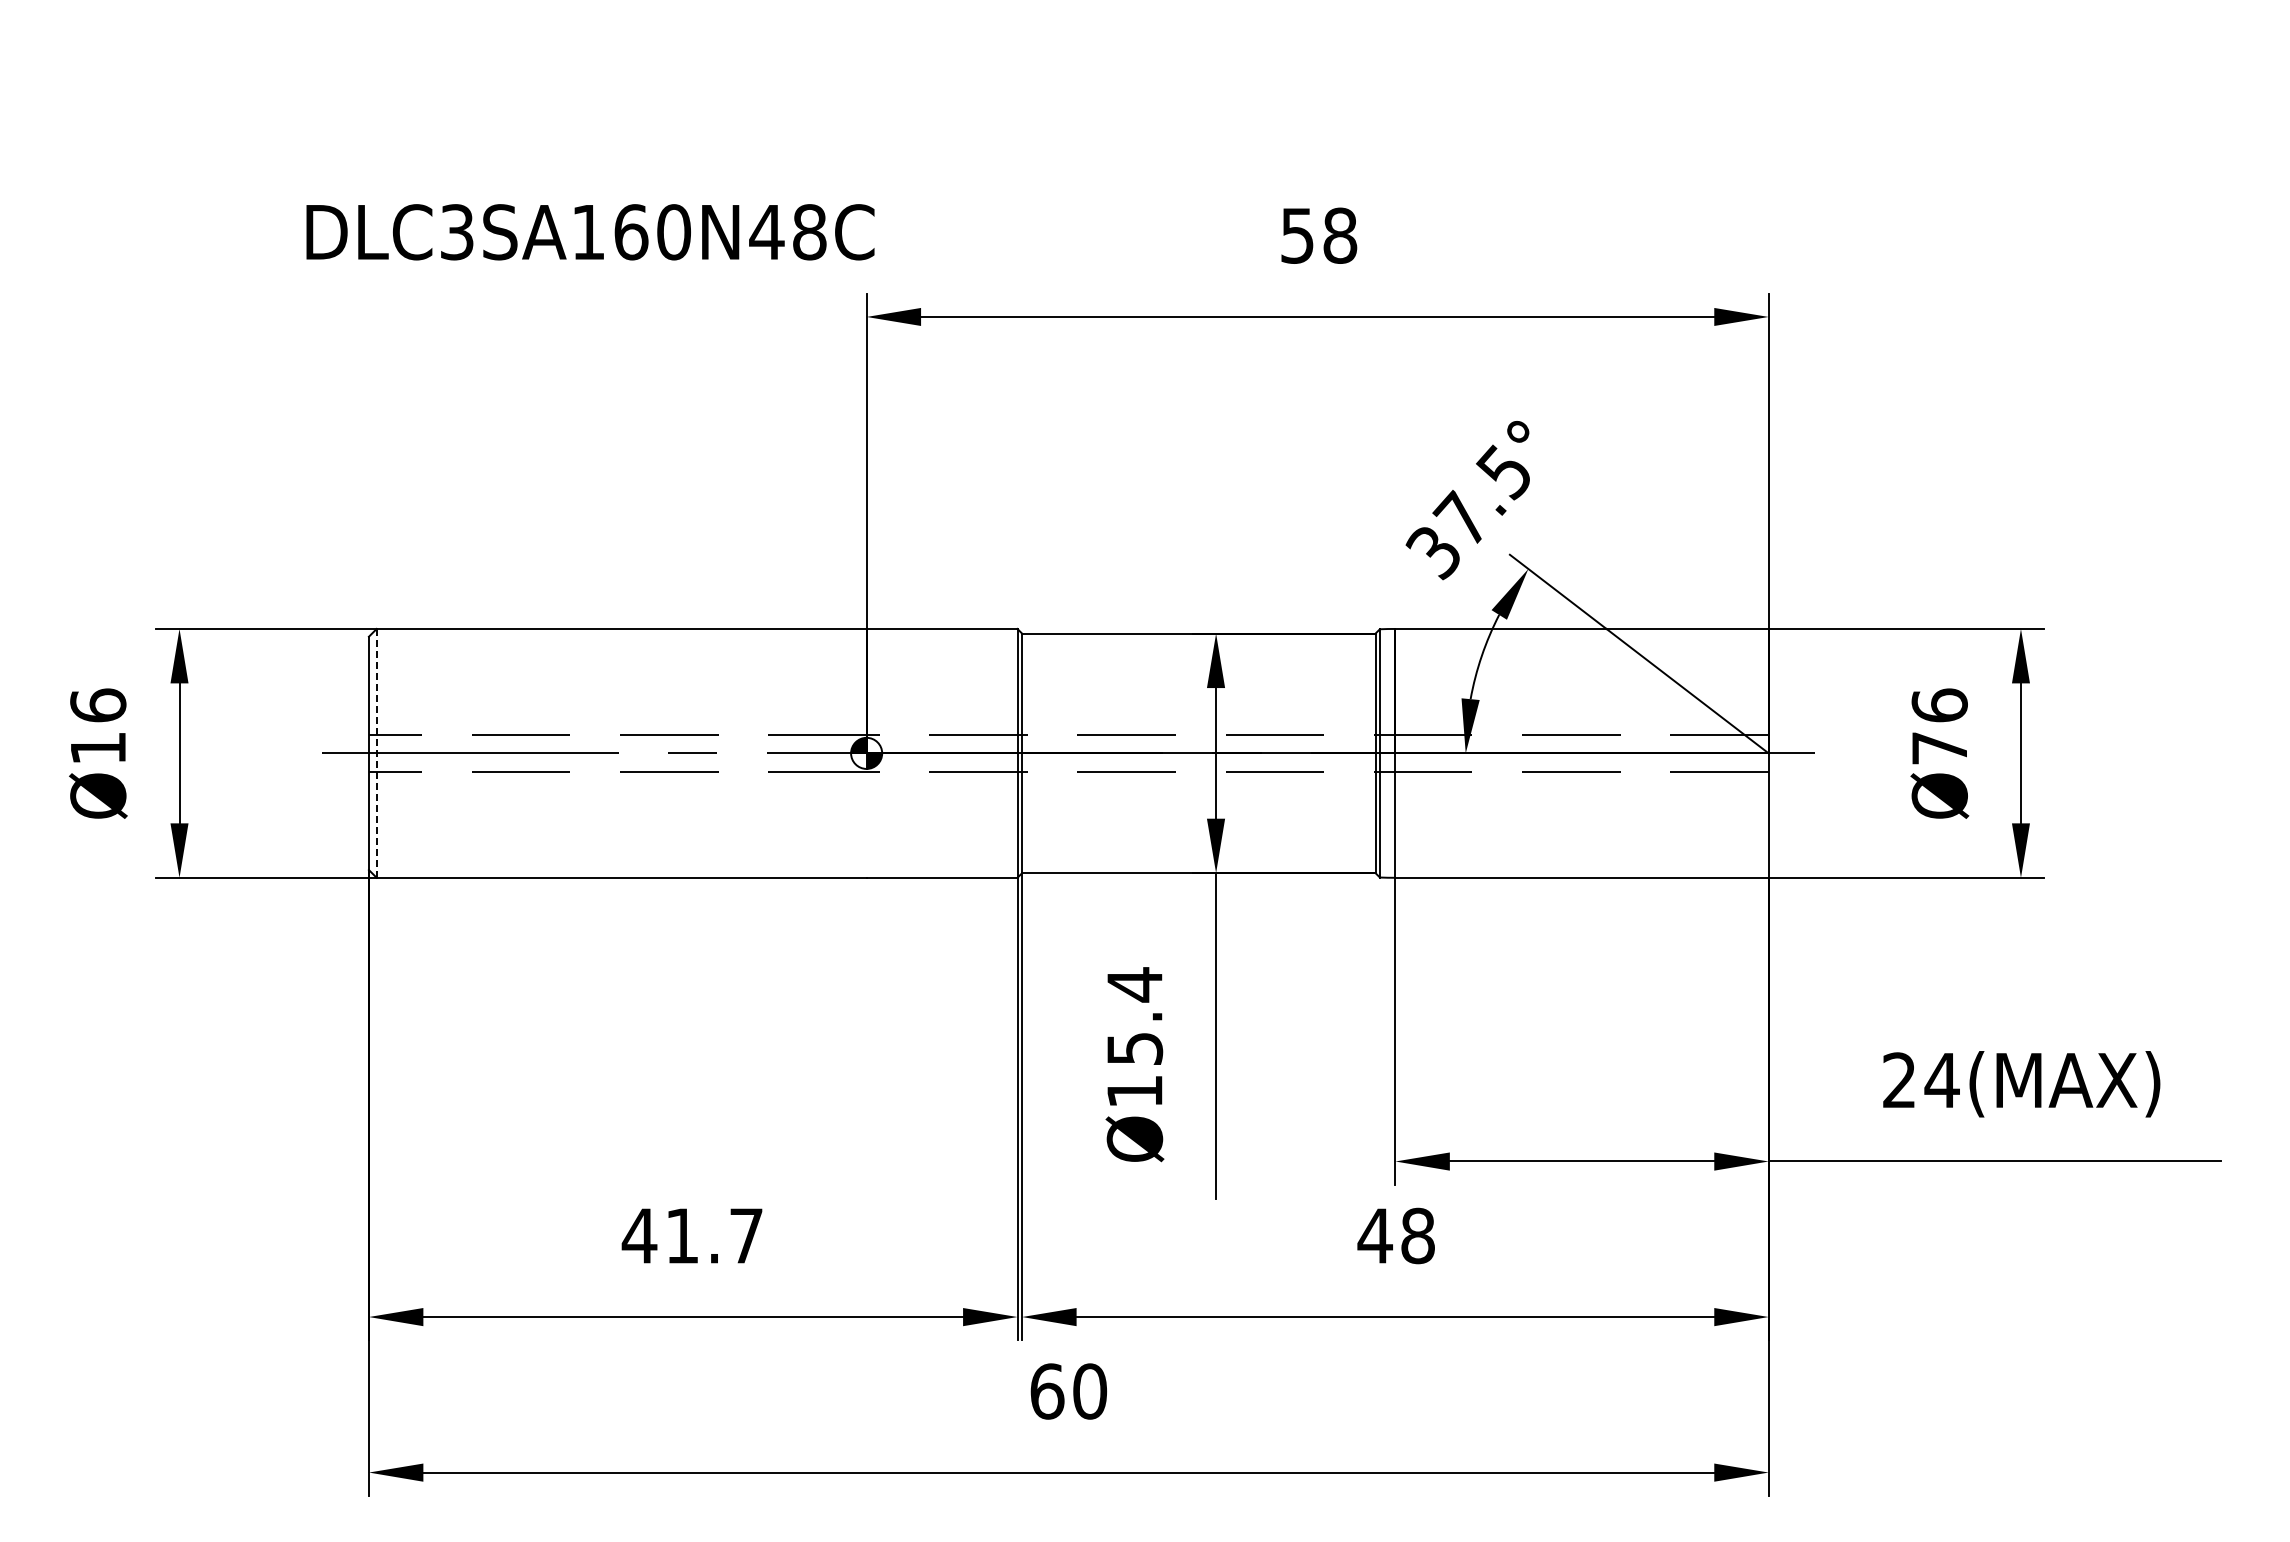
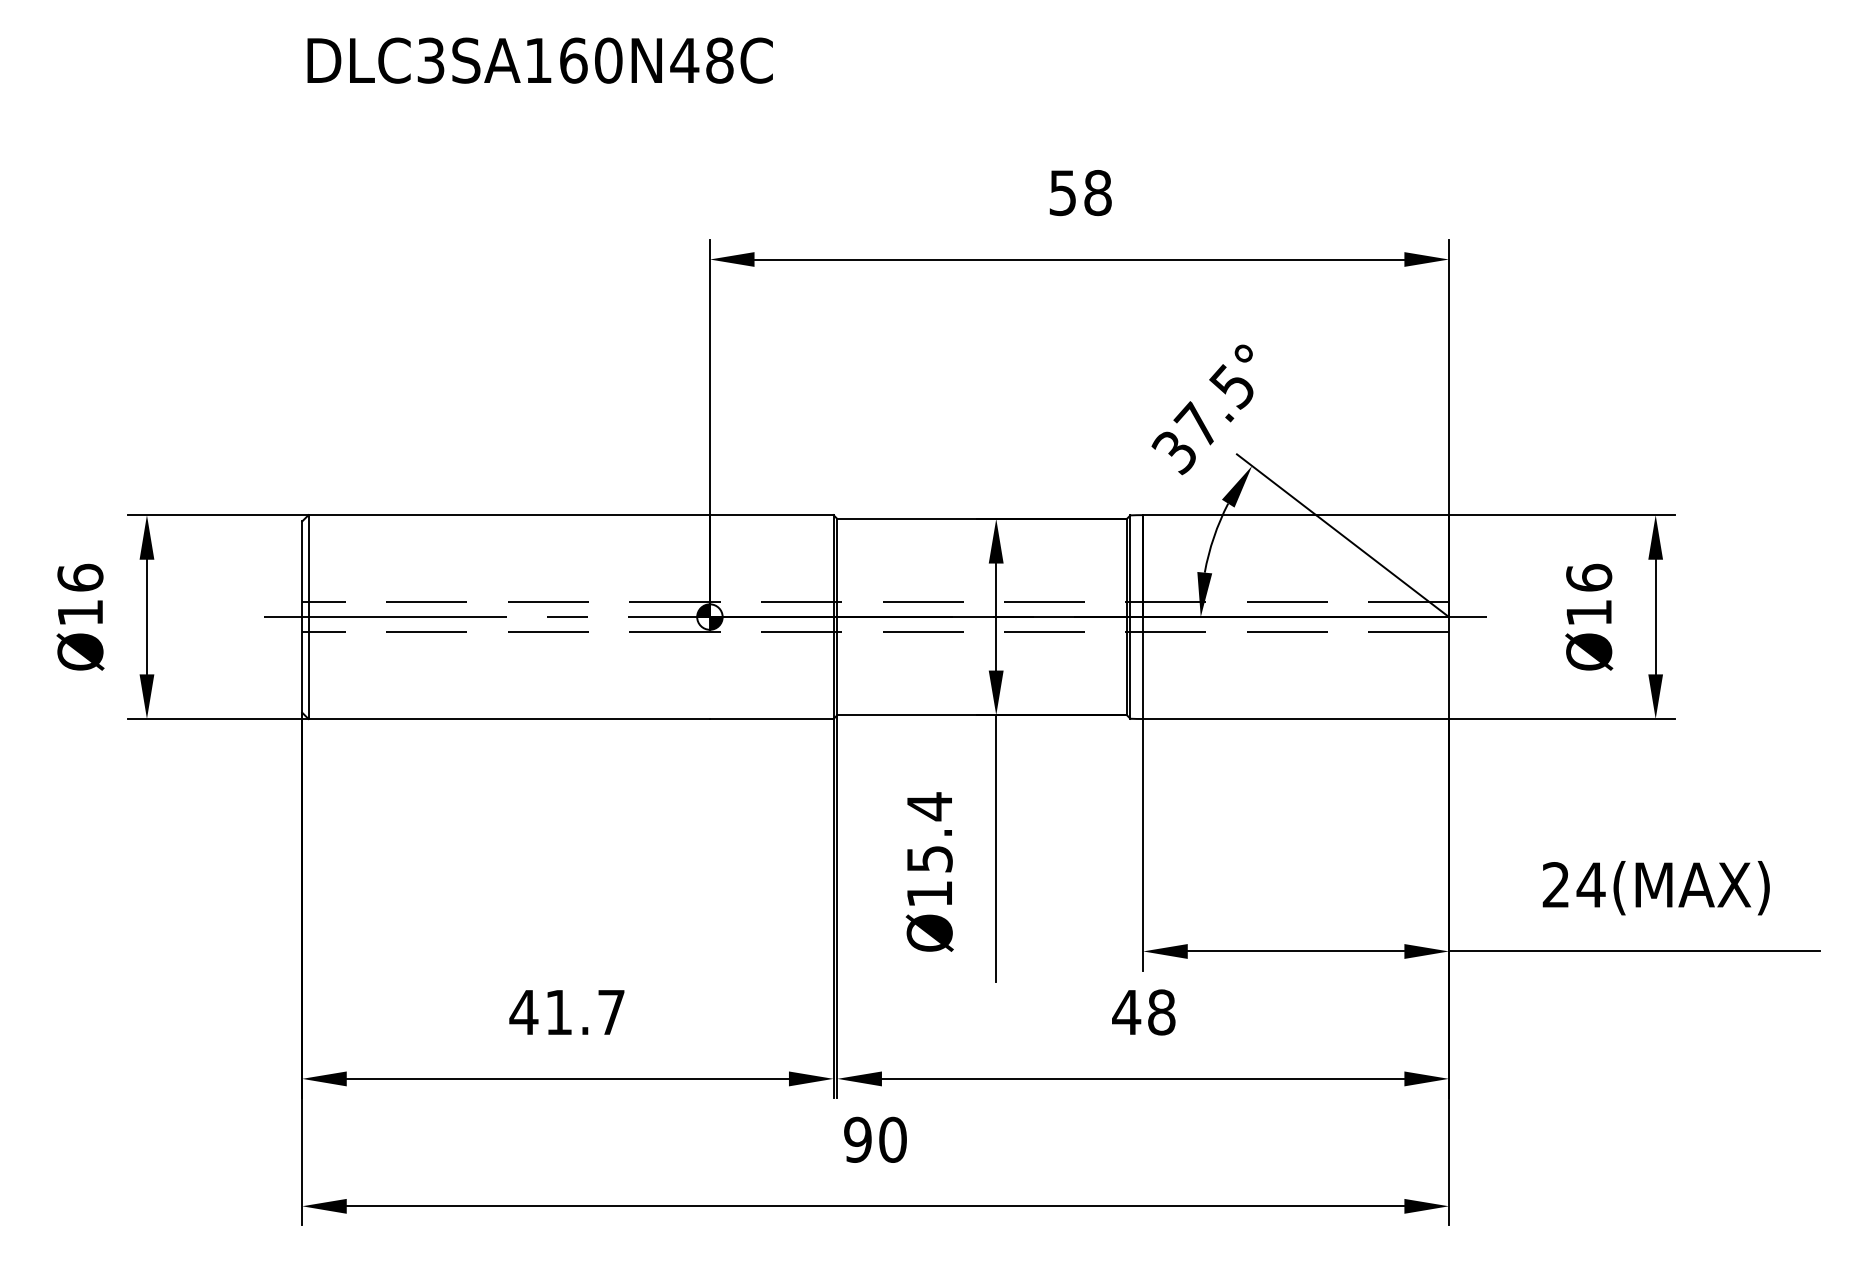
text: (590, 232) -> (540, 60), moved
text: (1939, 748) -> (1588, 613), Ø76 -> Ø16
line: (376, 753) -> (308, 617), dashed -> solid
text: (1047, 1391) -> (858, 1139), 60 -> 90

